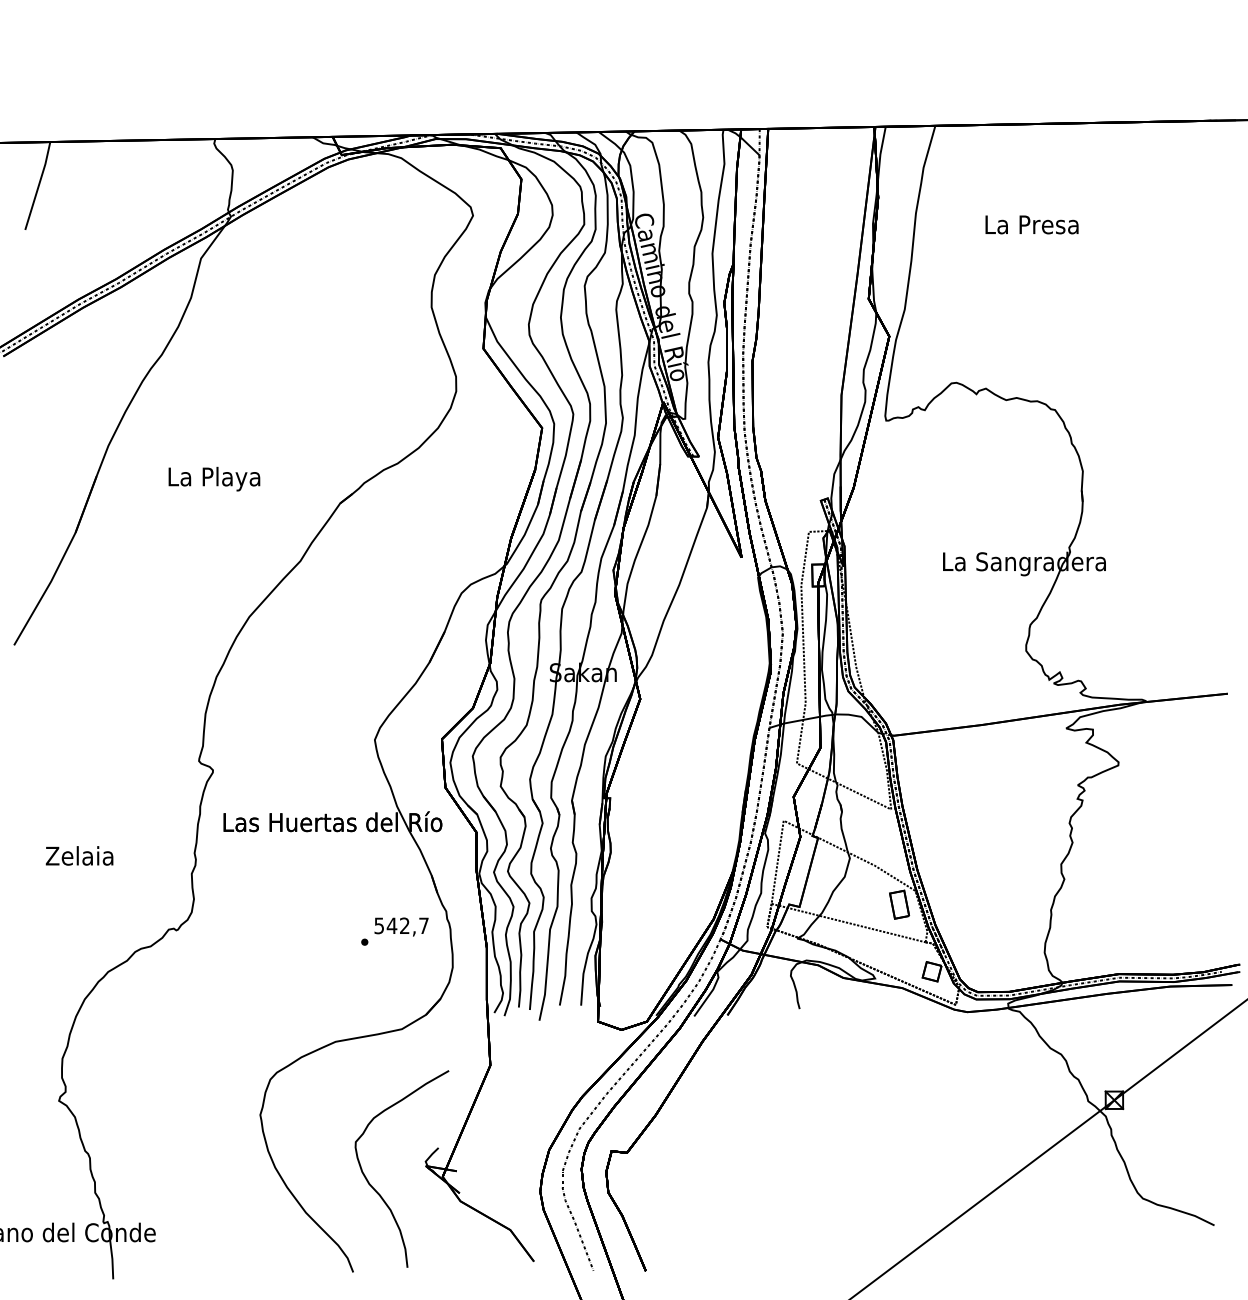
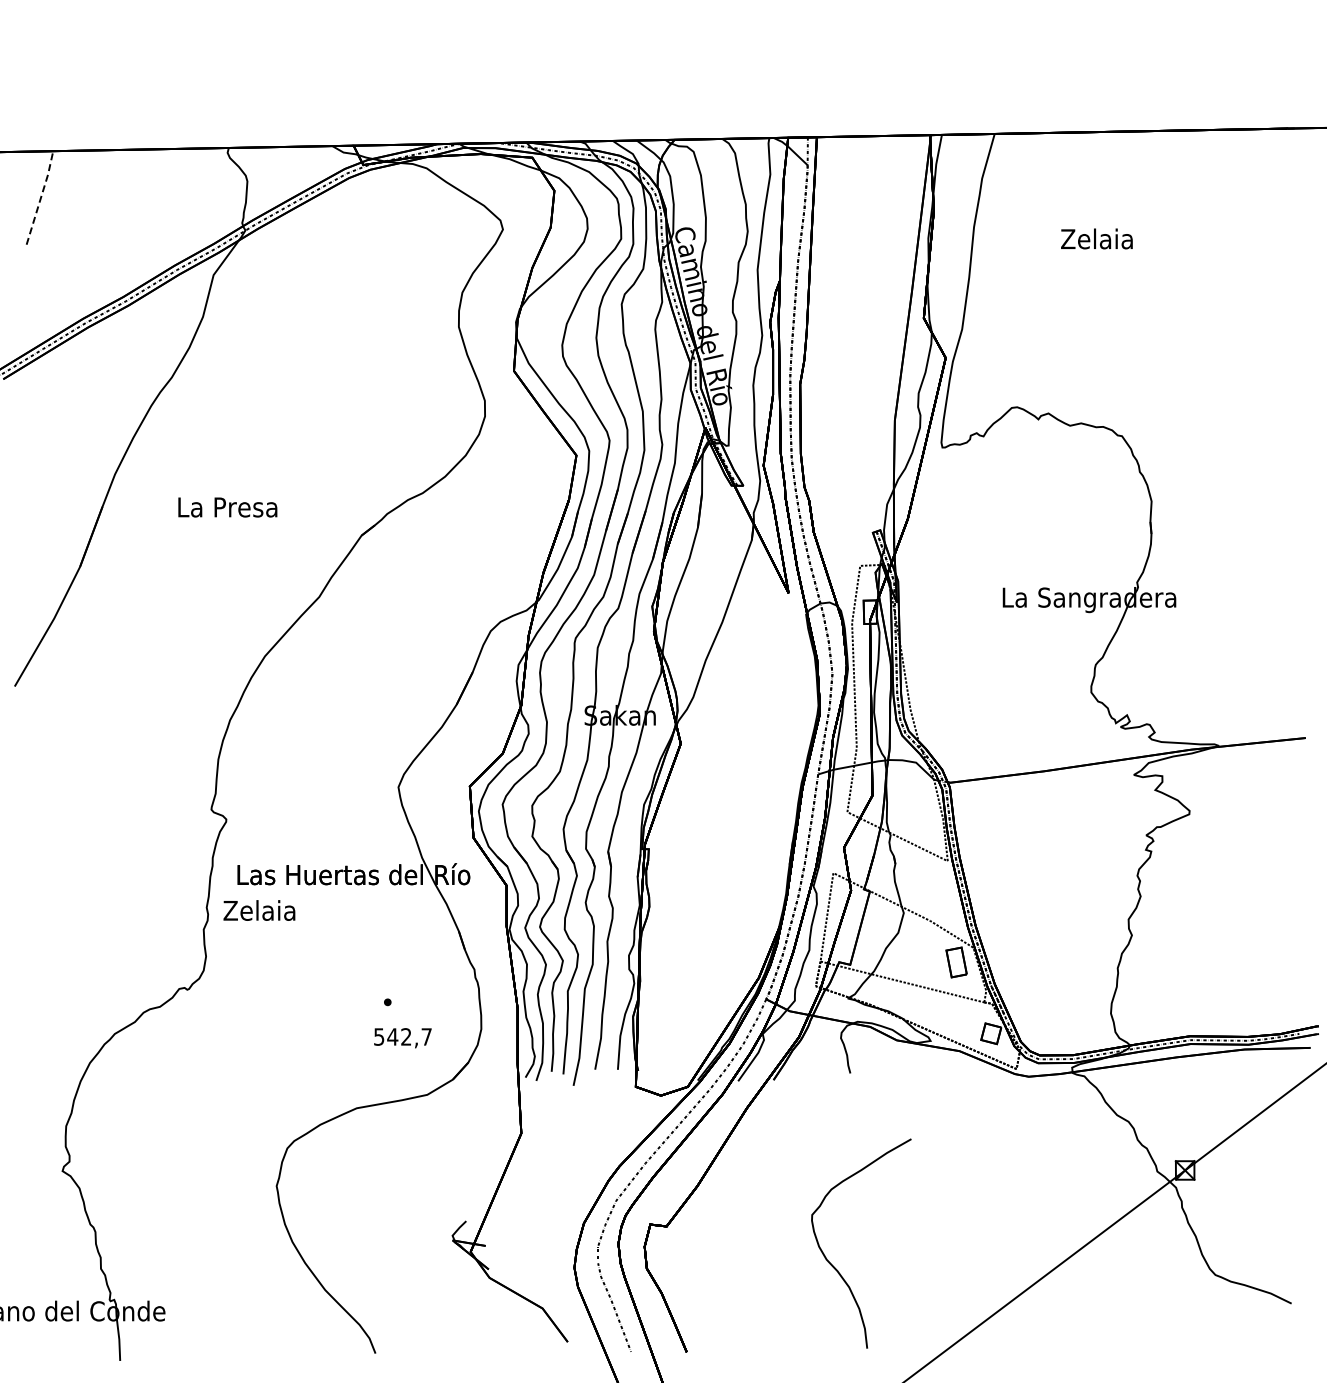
line: (39, 185) -> (41, 197), solid -> dashed
text: (1032, 224) -> (1097, 238), La Presa -> Zelaia
text: (214, 478) -> (227, 509), La Playa -> La Presa
text: (79, 855) -> (259, 910), moved
text: (401, 927) -> (402, 1038), moved
curve: (378, 1192) -> (836, 1268), moved

